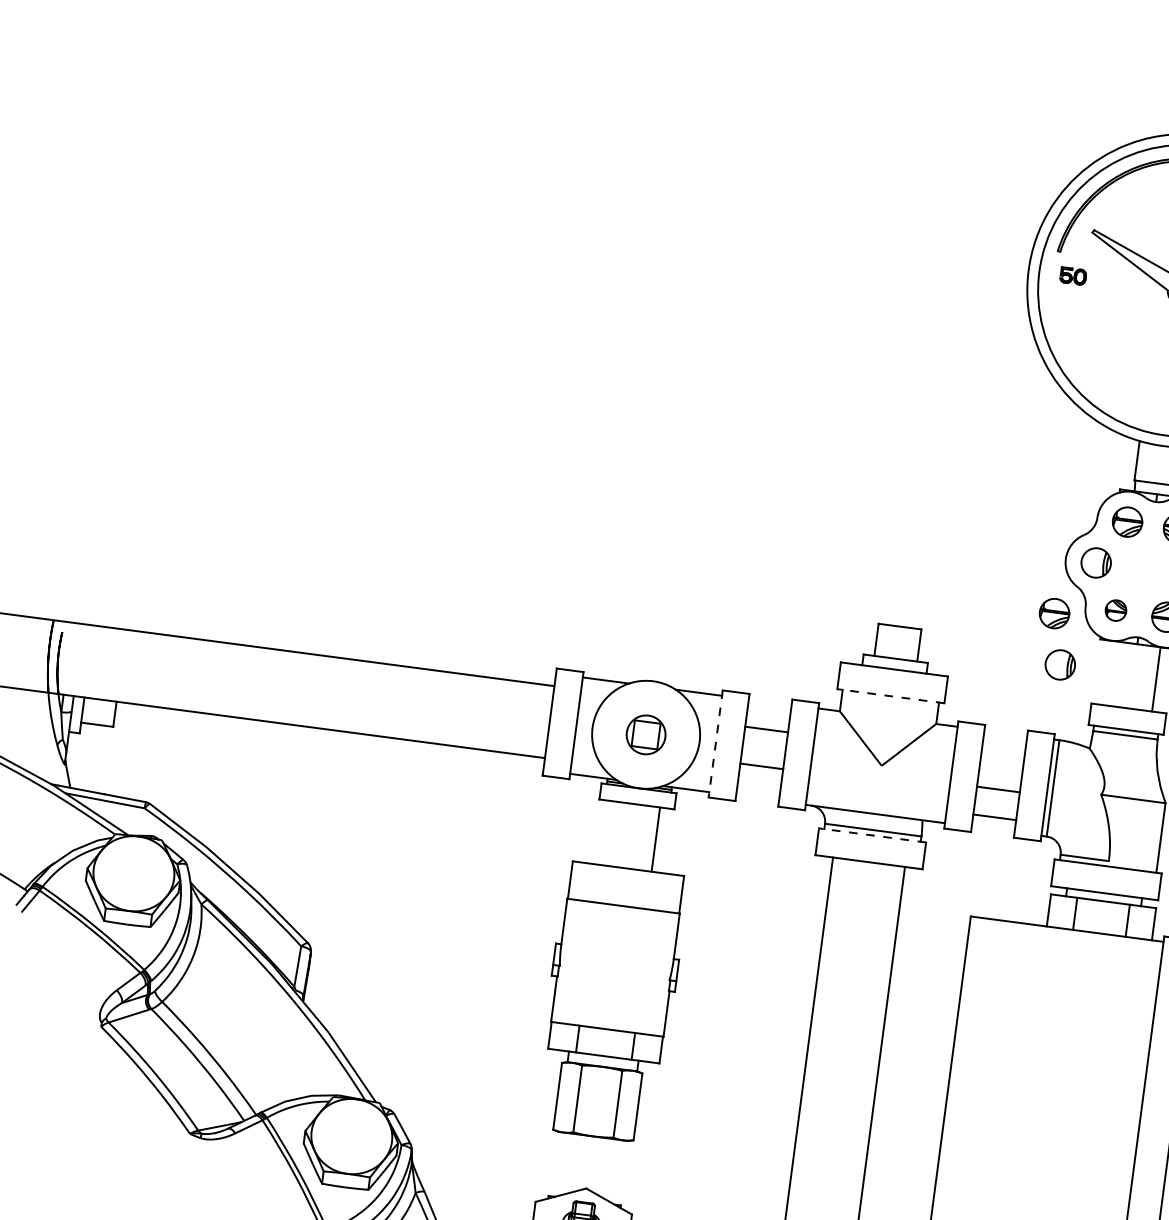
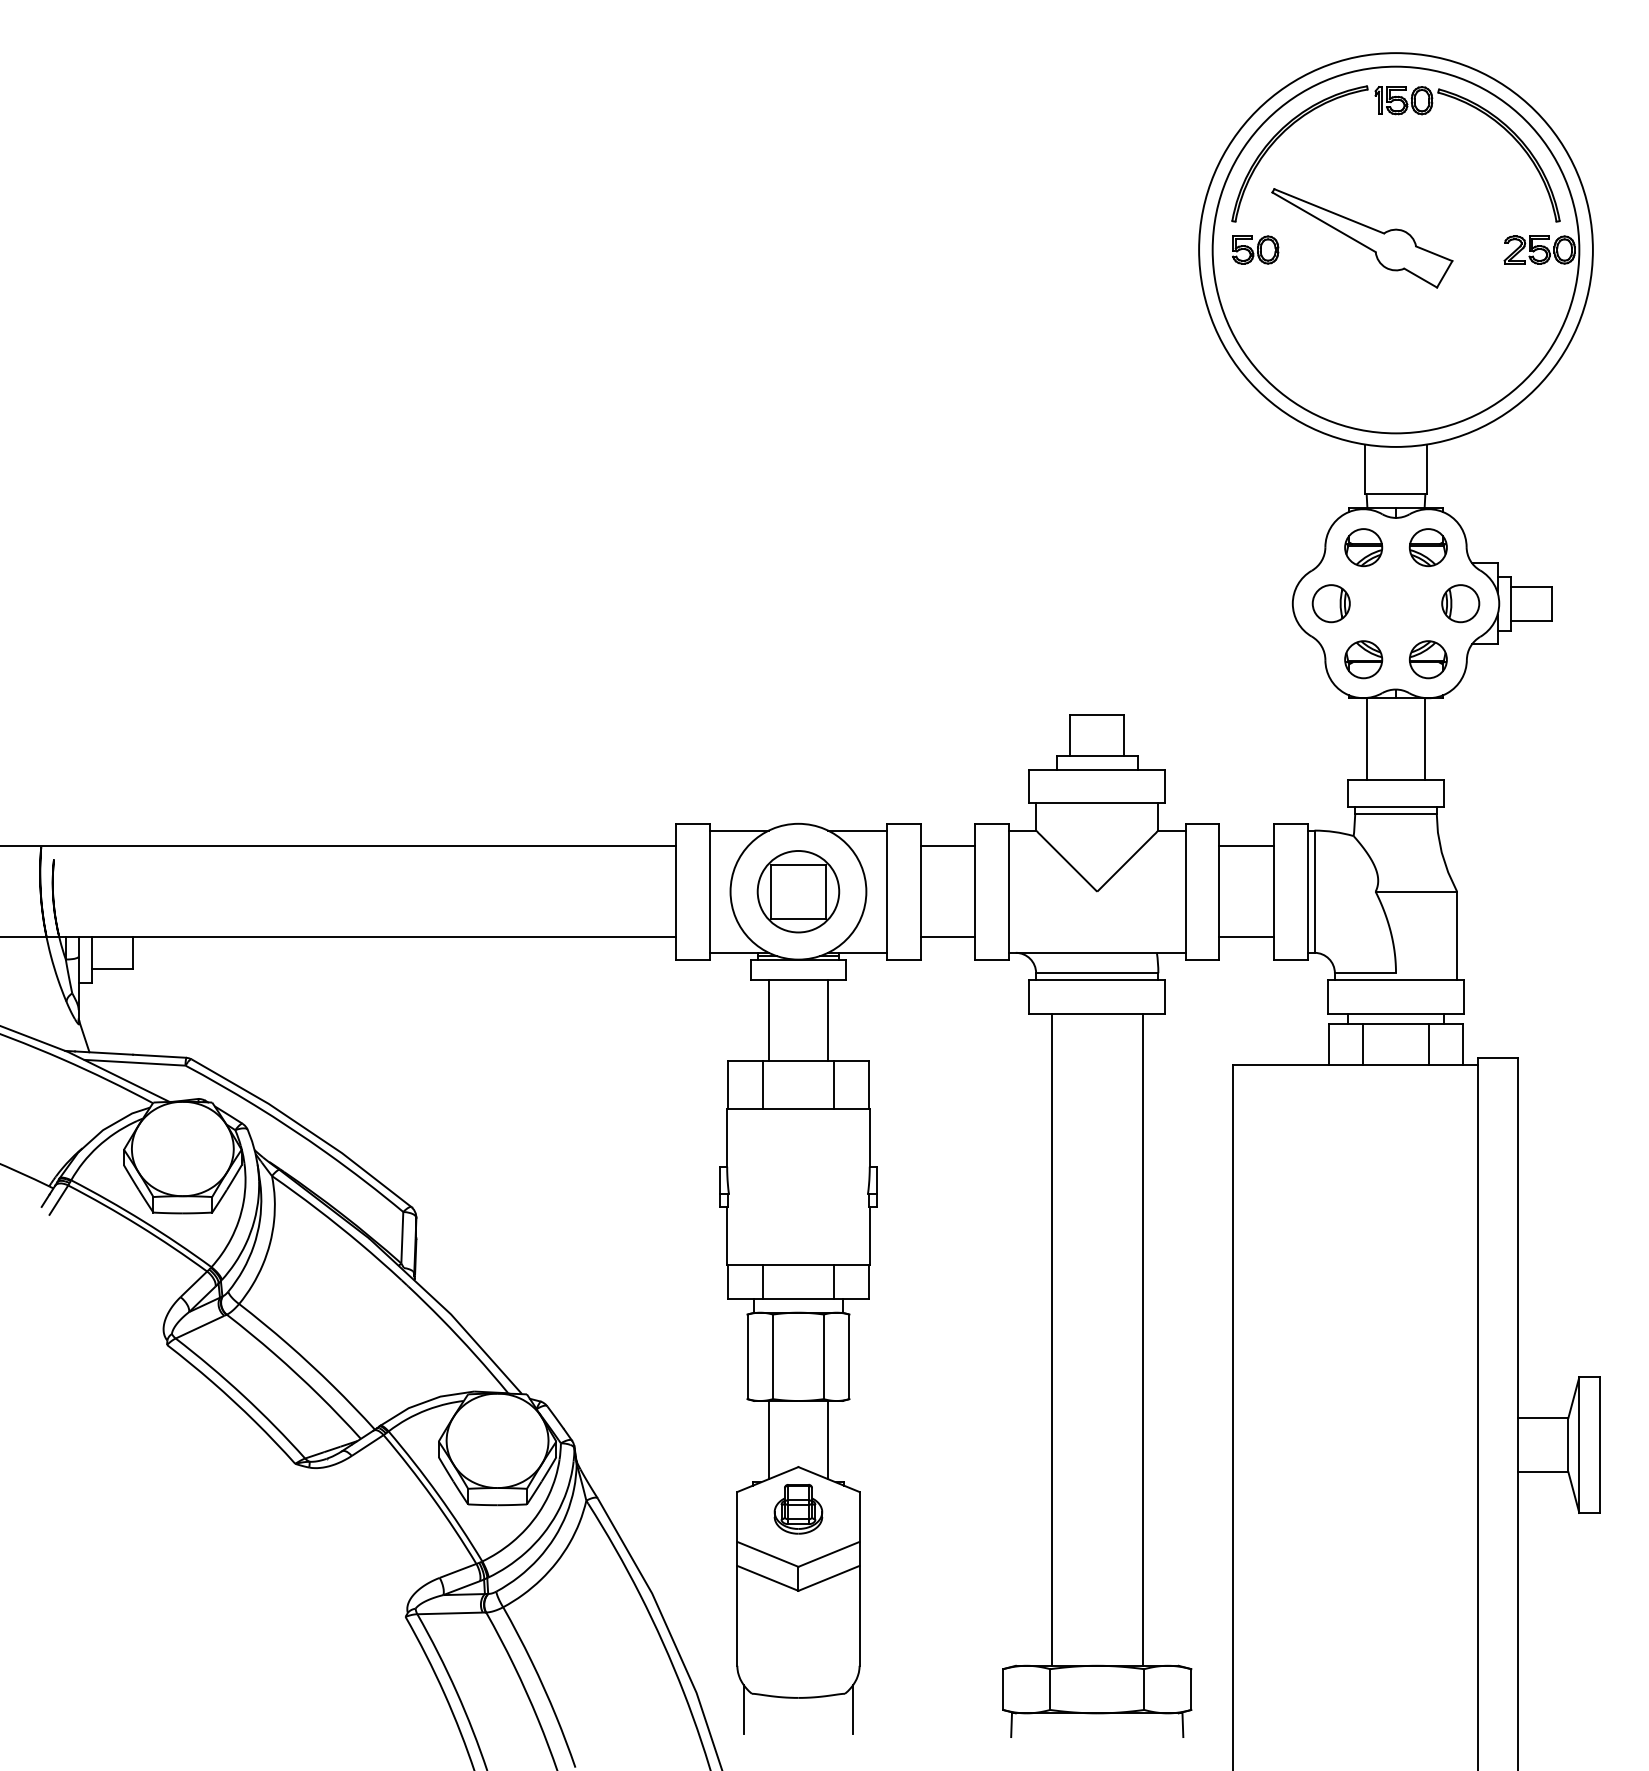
part: (1073, 275) -> (1255, 249), size x1.43
part: (1115, 610) -> (1363, 659), size x1.43
part: (1054, 613) -> (1287, 673), removed
part: (1059, 664) -> (1302, 736), removed
line: (1109, 672) -> (1366, 738), added
line: (891, 696) -> (1097, 803), dashed -> solid
line: (766, 729) -> (947, 937), moved
part: (646, 734) -> (798, 891), size x1.67
line: (715, 743) -> (886, 891), dashed -> solid
line: (761, 766) -> (947, 846), moved
line: (998, 789) -> (1246, 846), moved
line: (609, 833) -> (769, 1020), added
line: (872, 835) -> (1097, 980), dashed -> solid
line: (598, 884) -> (763, 1085), added
line: (653, 891) -> (833, 1085), added
line: (566, 1164) -> (769, 1440), added
line: (612, 1170) -> (827, 1440), added

